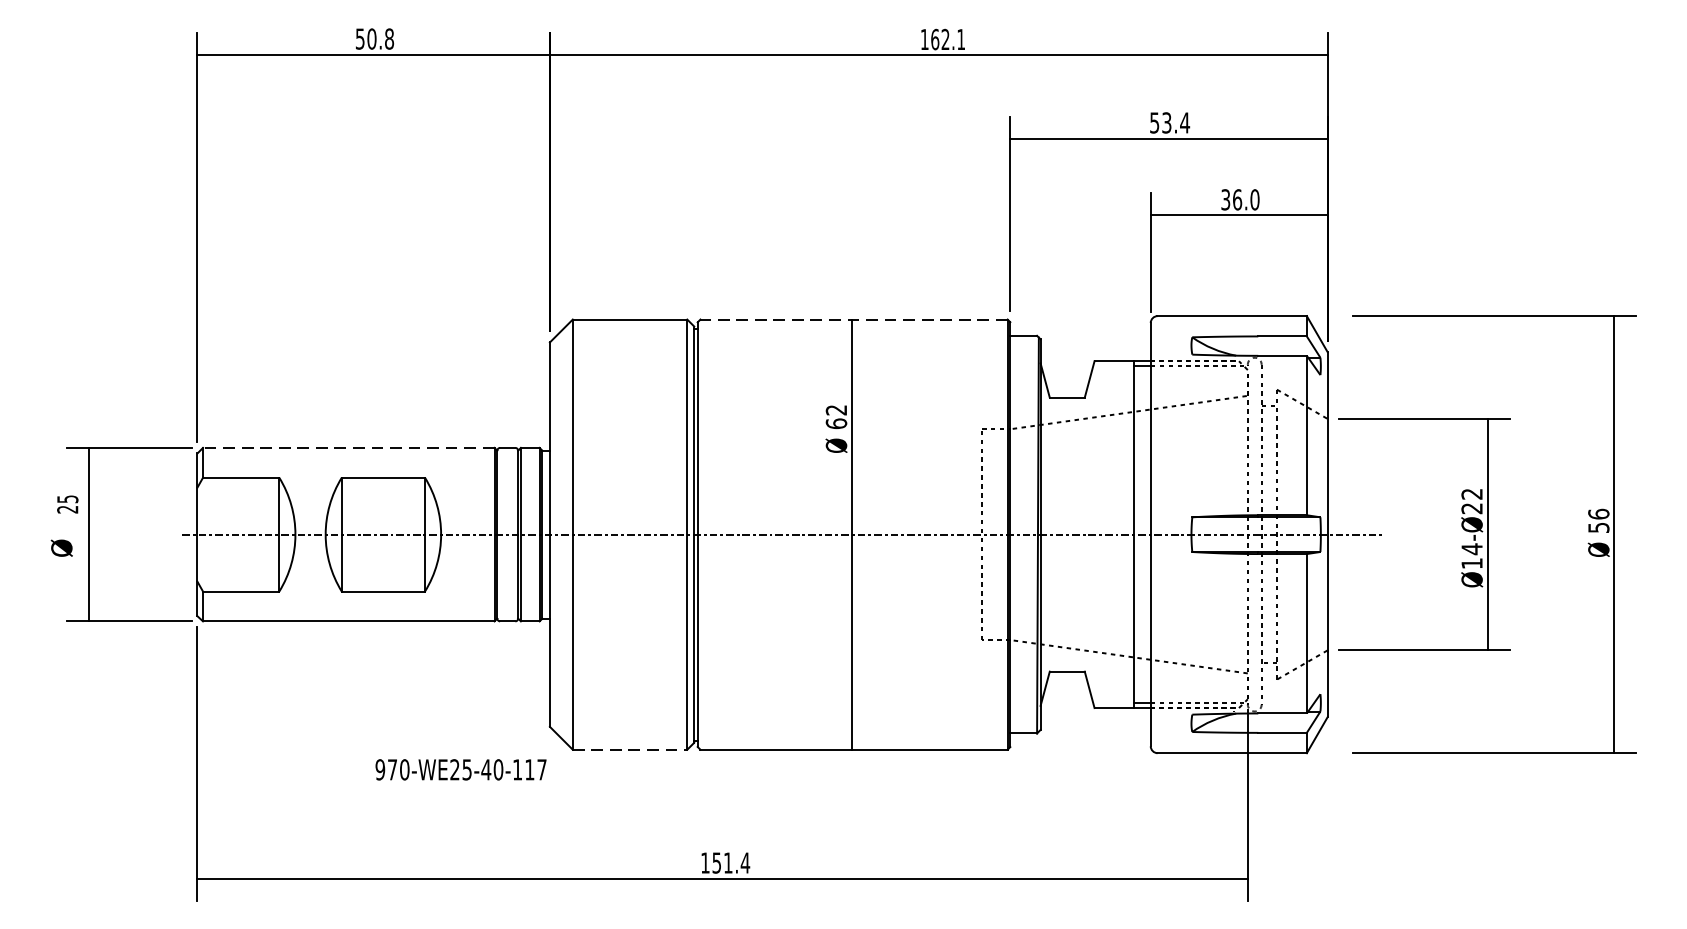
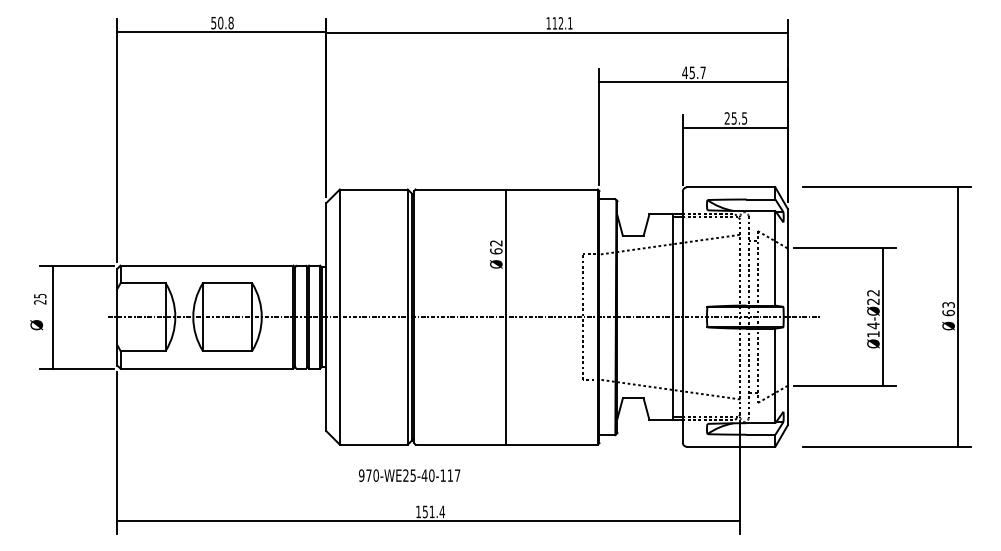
text: (934, 39) -> (554, 23), 162.1 -> 112.1
text: (1170, 122) -> (694, 72), 53.4 -> 45.7
text: (1239, 199) -> (735, 118), 36.0 -> 25.5
line: (853, 319) -> (506, 189), dashed -> solid
line: (347, 447) -> (206, 265), dashed -> solid
text: (1598, 520) -> (948, 308), 56 -> 63
line: (629, 749) -> (373, 444), dashed -> solid
text: (460, 769) -> (409, 475), moved

